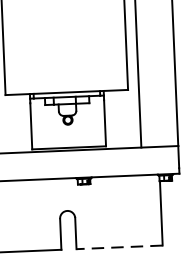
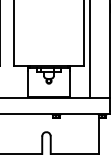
line: (118, 246) -> (74, 153), dashed -> solid

